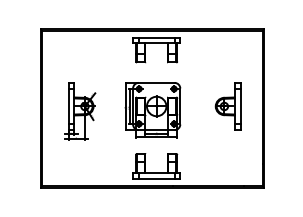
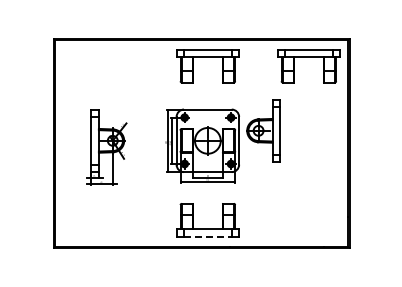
part: (232, 43) -> (308, 57), added
part: (228, 106) -> (263, 130), moved
line: (156, 178) -> (207, 236), solid -> dashed

